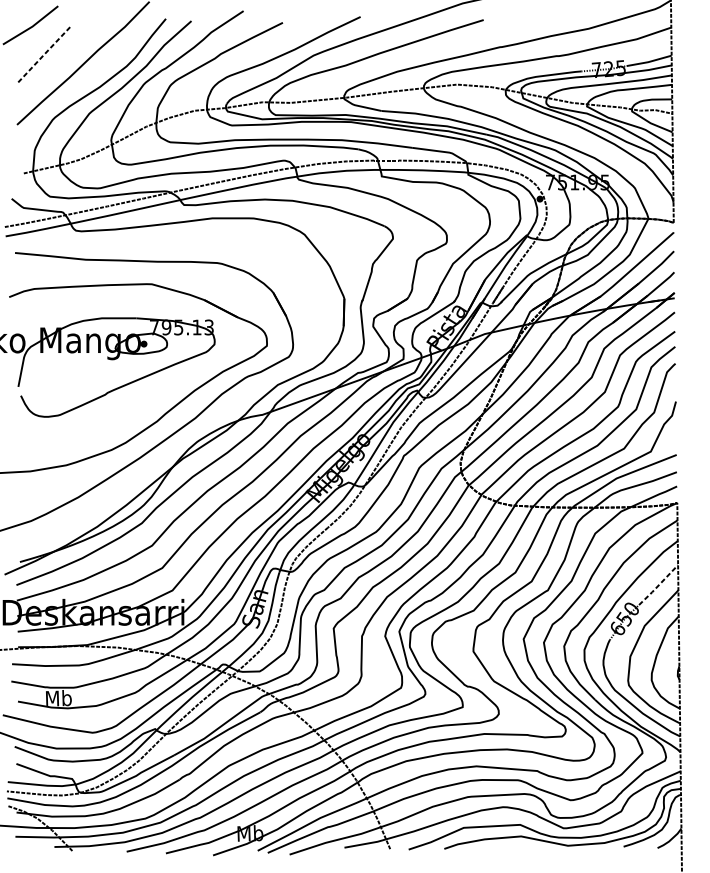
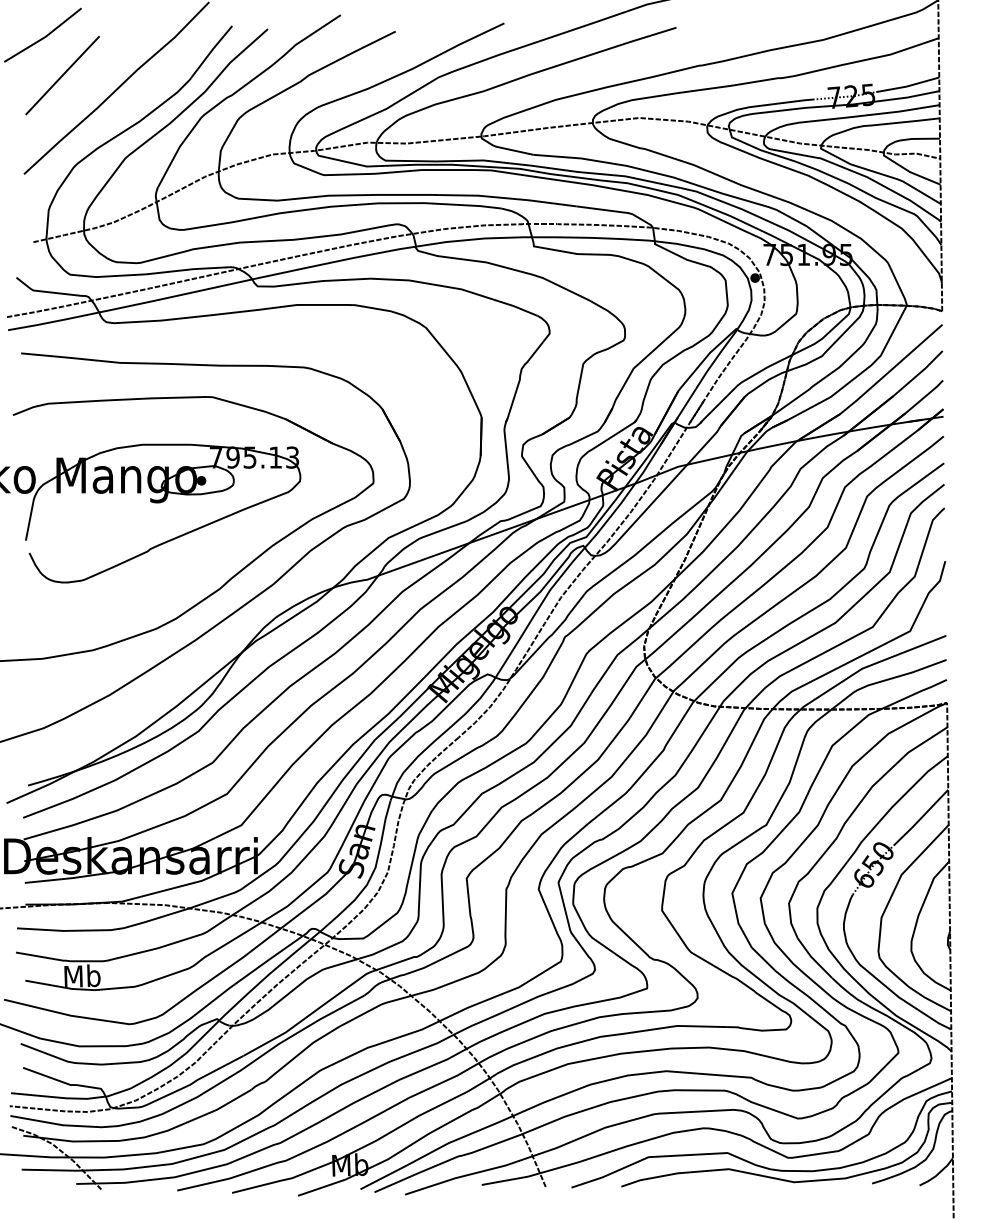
line: (45, 53) -> (63, 74), dashed -> solid
line: (658, 584) -> (921, 817), dashed -> solid

